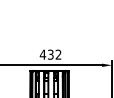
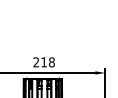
text: (50, 54) -> (43, 62), 432 -> 218

